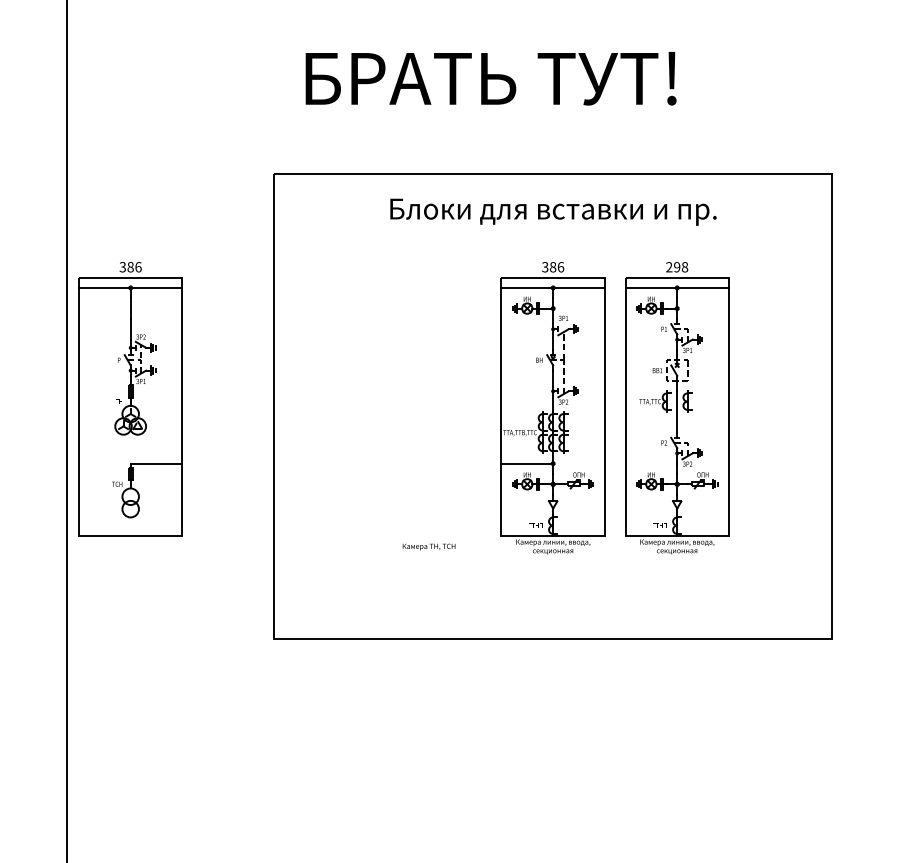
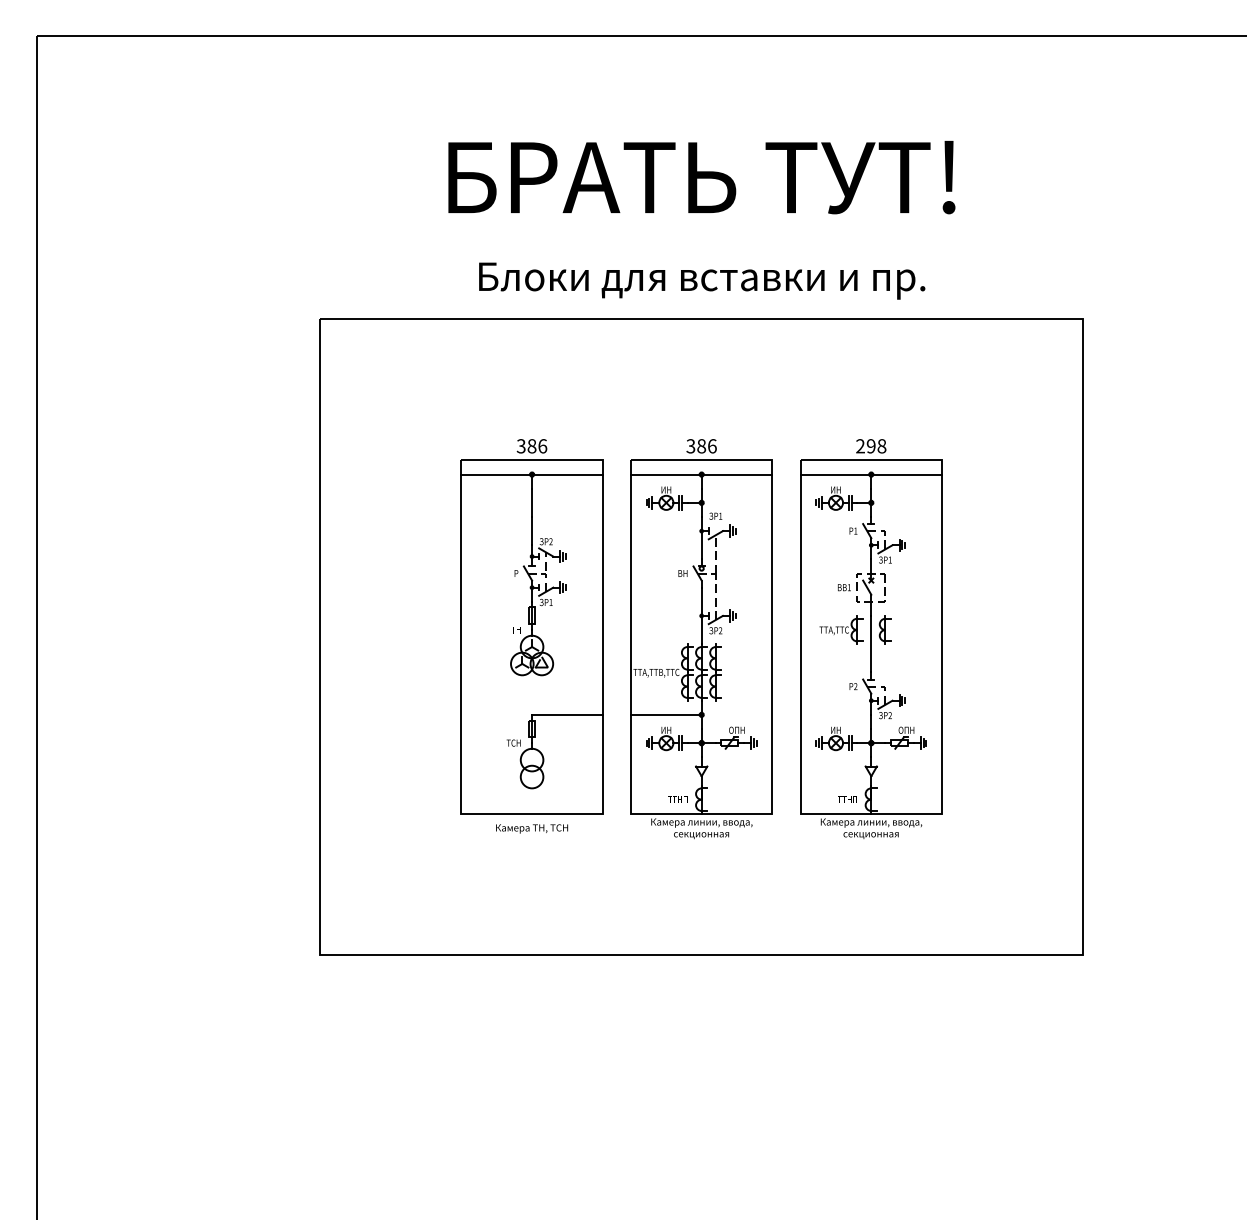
text: (490, 78) -> (701, 177), moved
text: (553, 211) -> (702, 280), moved
part: (130, 399) -> (531, 626), moved

